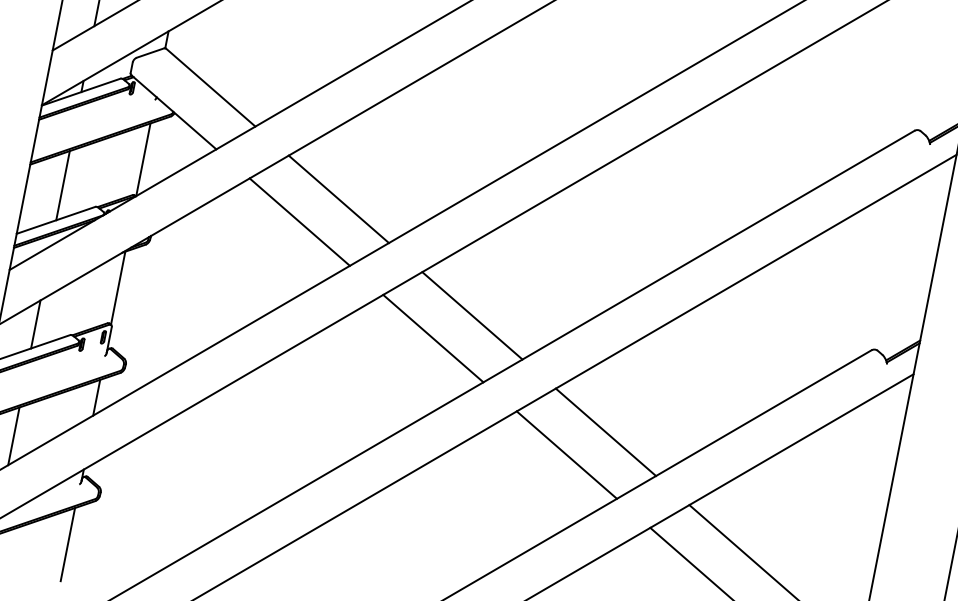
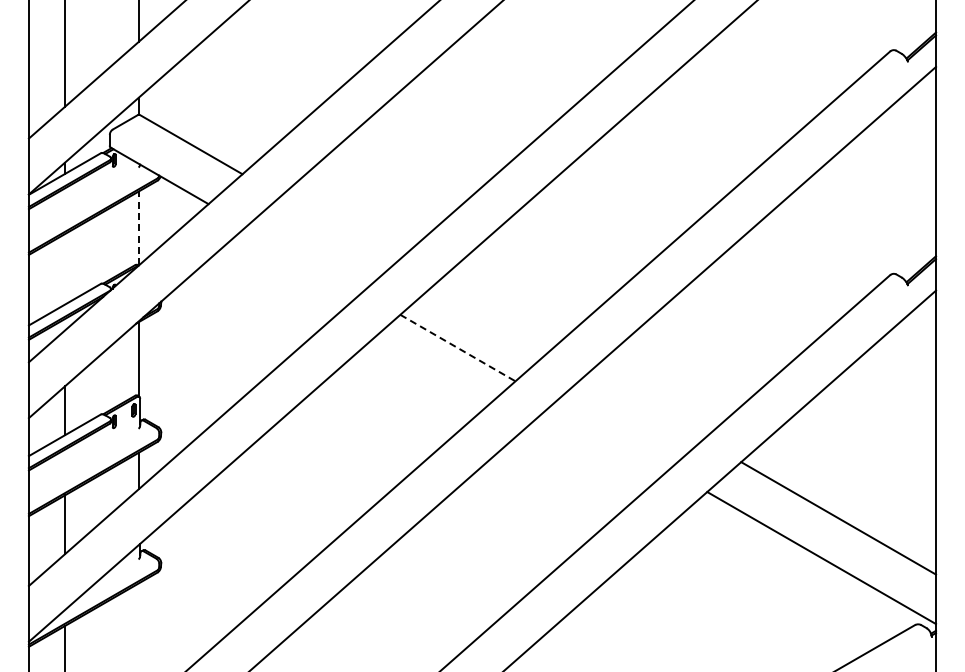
line: (143, 158) -> (138, 227), solid -> dashed
line: (63, 185) -> (65, 269), removed
line: (338, 199) -> (338, 229), removed
line: (299, 222) -> (304, 259), removed
line: (472, 315) -> (491, 317), removed
line: (433, 339) -> (458, 348), solid -> dashed
line: (605, 431) -> (644, 406), removed
line: (566, 454) -> (610, 436), removed
line: (67, 544) -> (138, 620), removed

